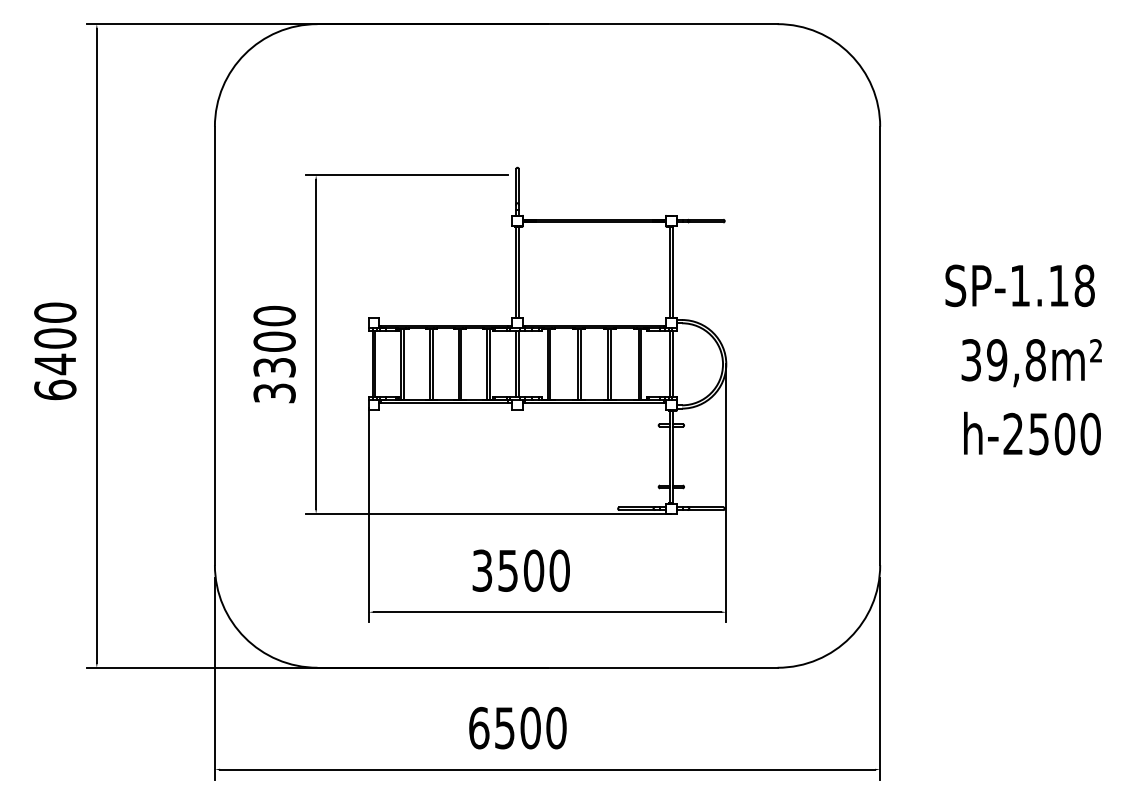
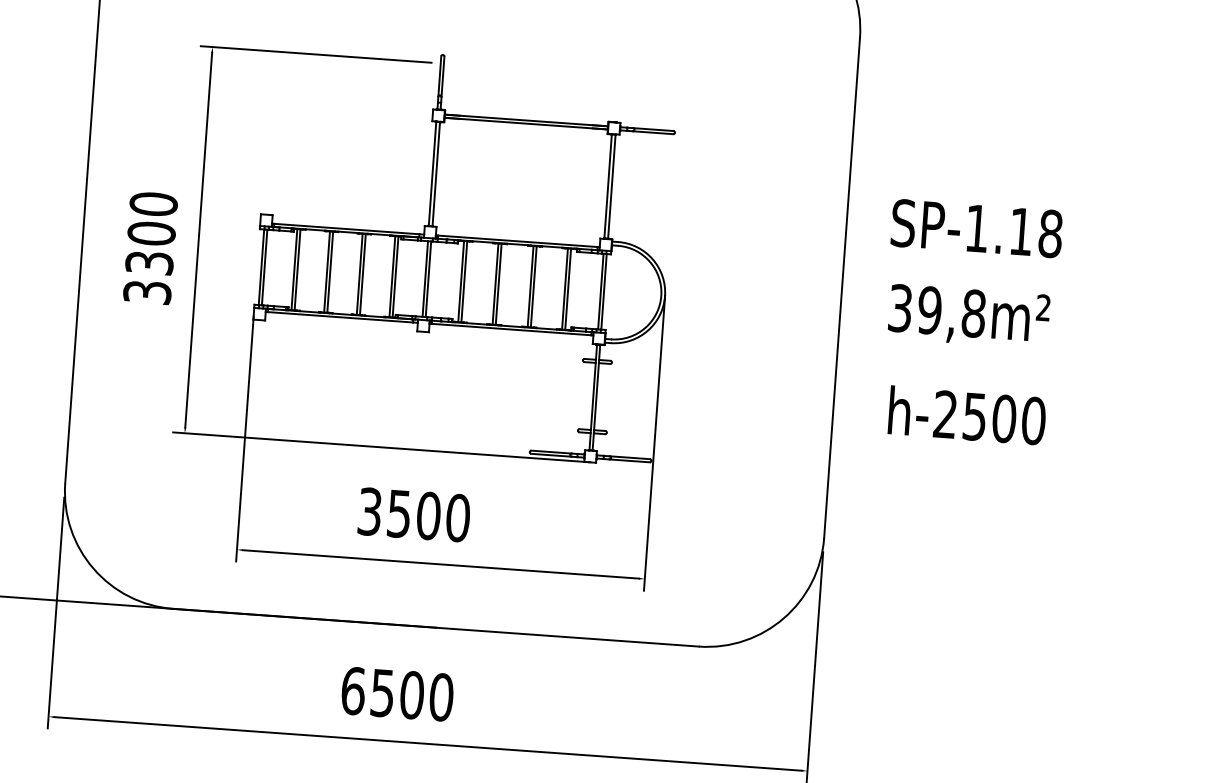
text: (1019, 285) -> (976, 228), moved
text: (1031, 363) -> (968, 317), moved
text: (1032, 433) -> (967, 415), moved

